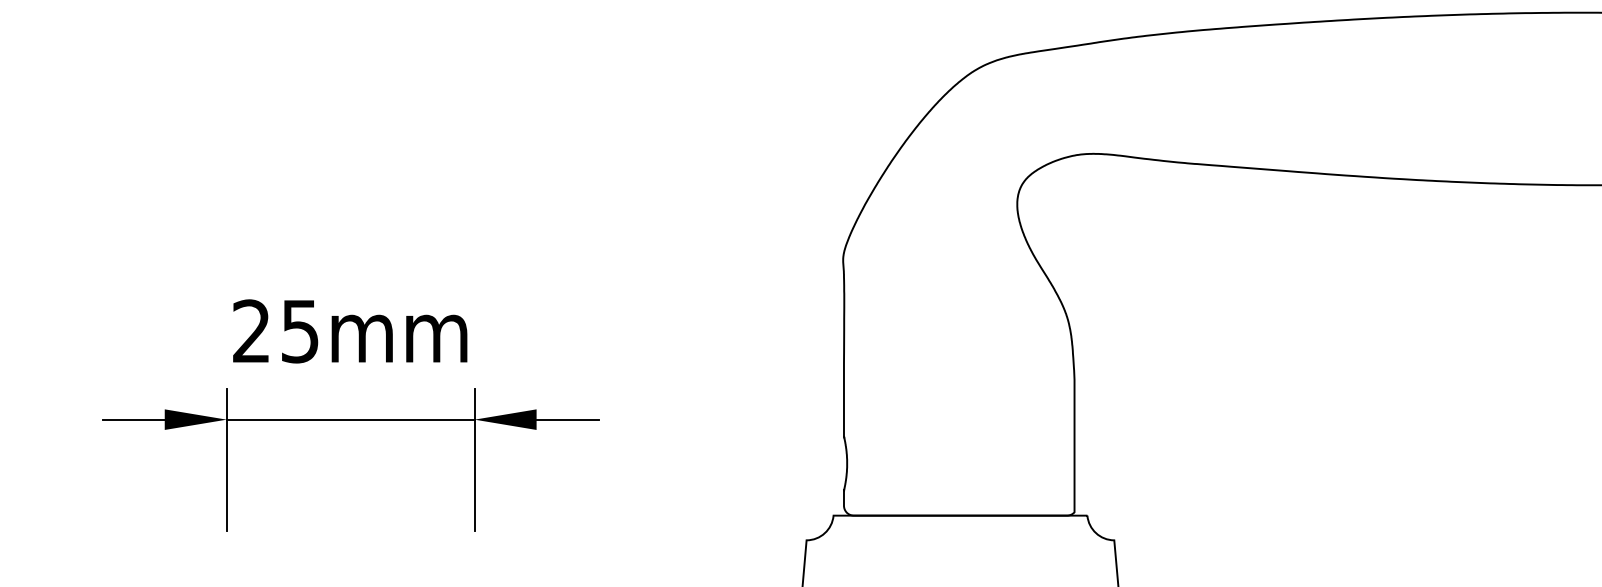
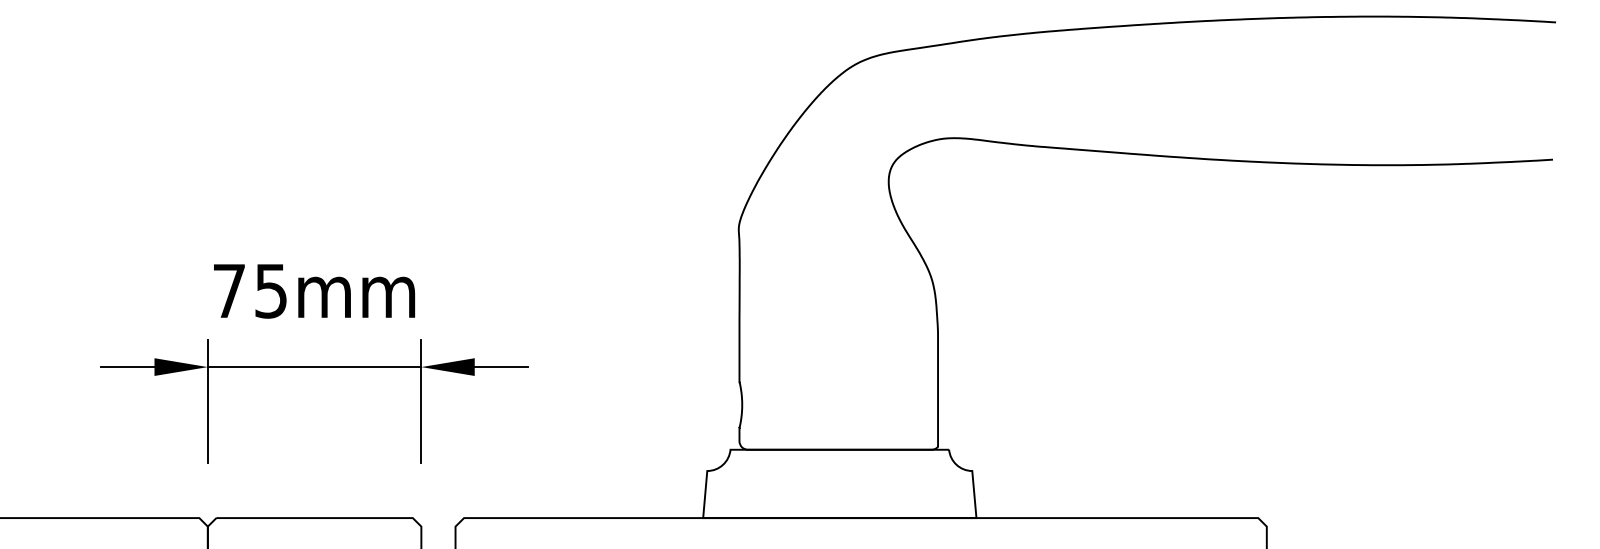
text: (250, 330) -> (228, 290), 25mm -> 75mm

